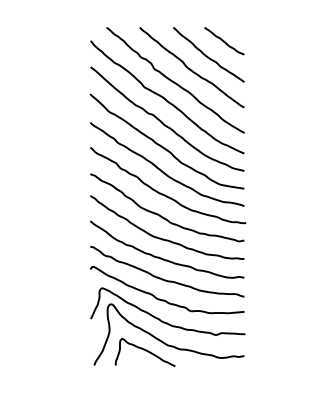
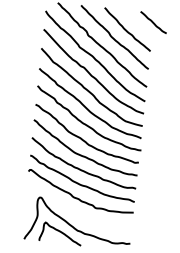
curve: (224, 41) -> (153, 22), moved
curve: (162, 320) -> (75, 212), removed

